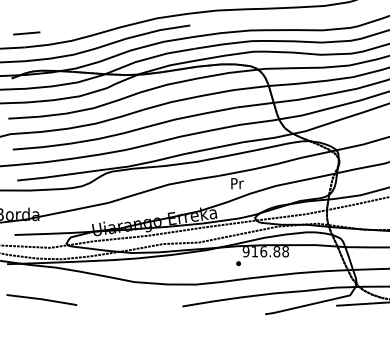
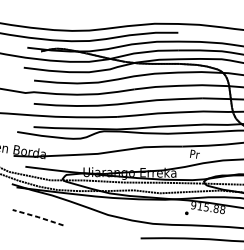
line: (26, 33) -> (57, 20), removed
text: (263, 251) -> (206, 207), 916.88 -> 915.88
line: (41, 299) -> (37, 217), solid -> dashed

